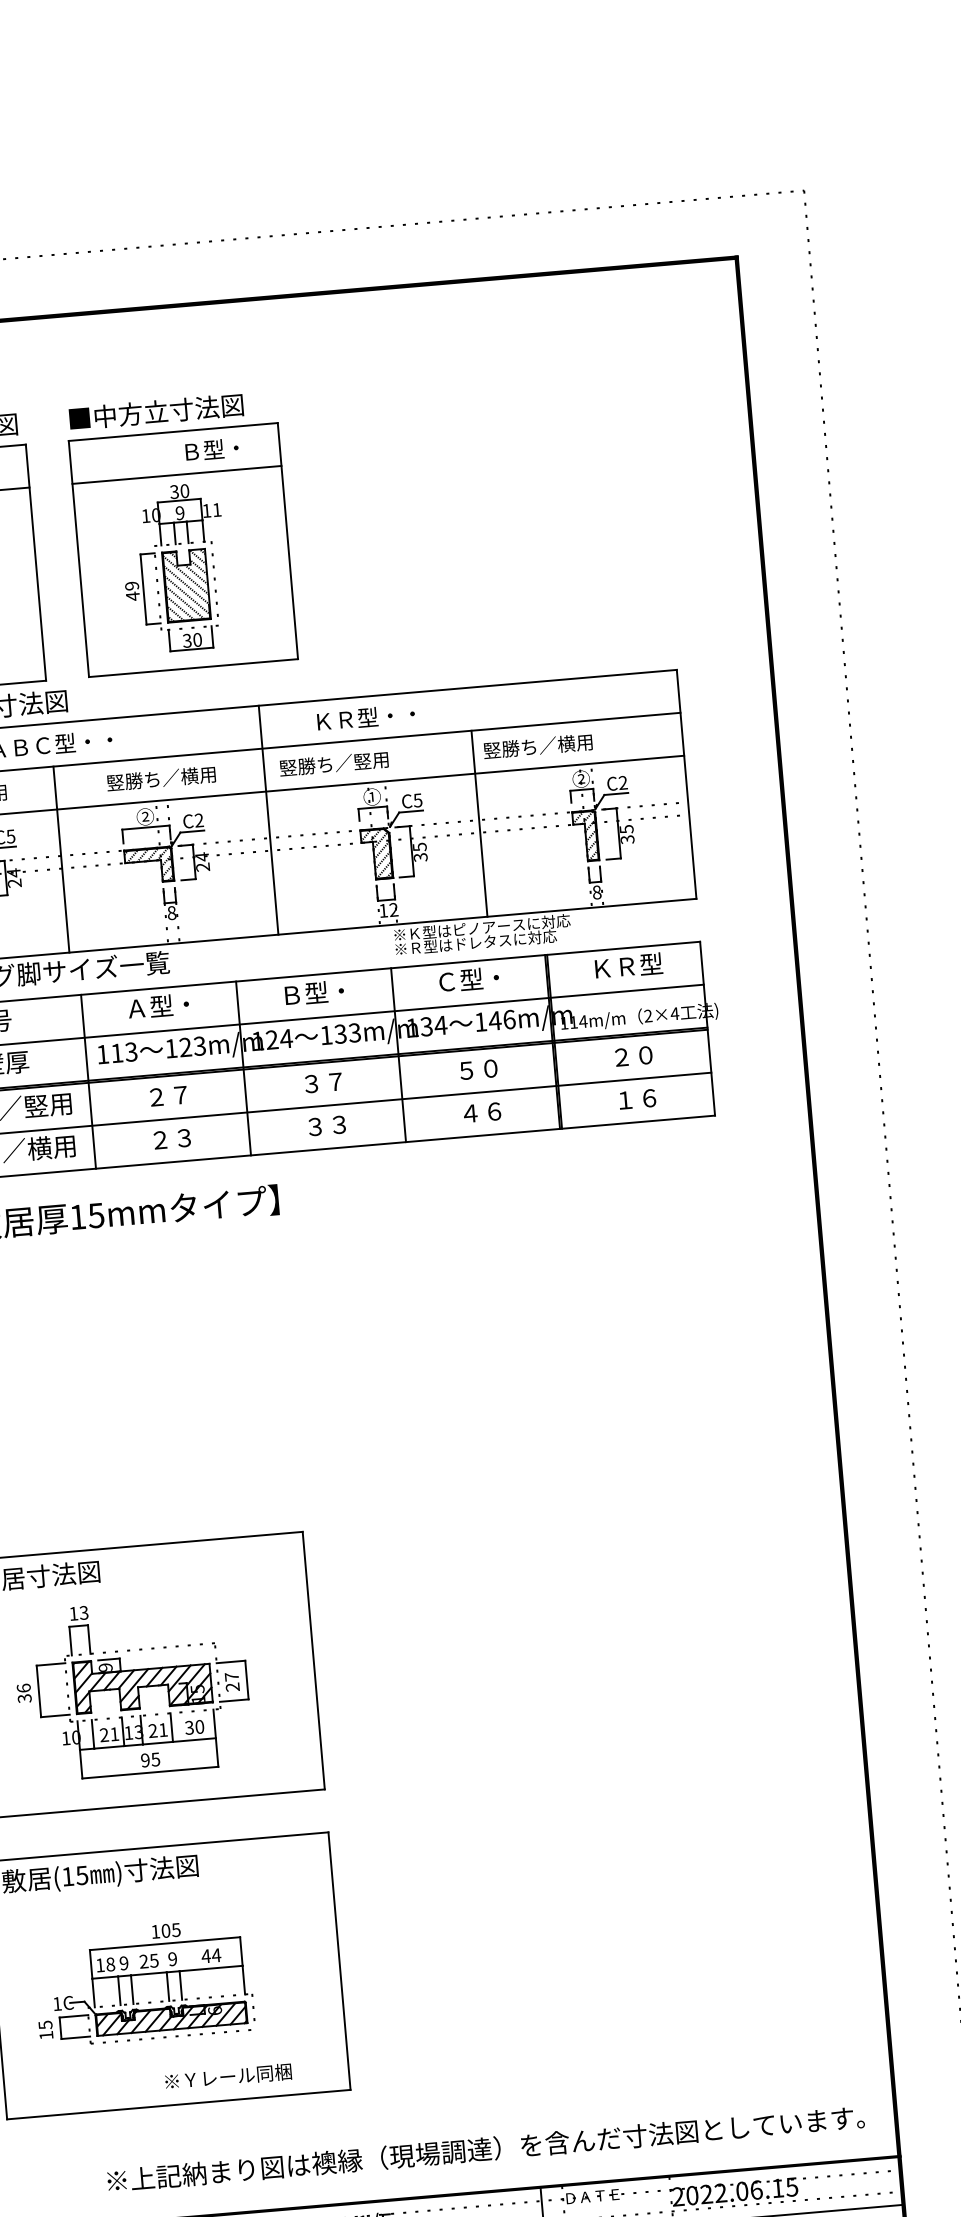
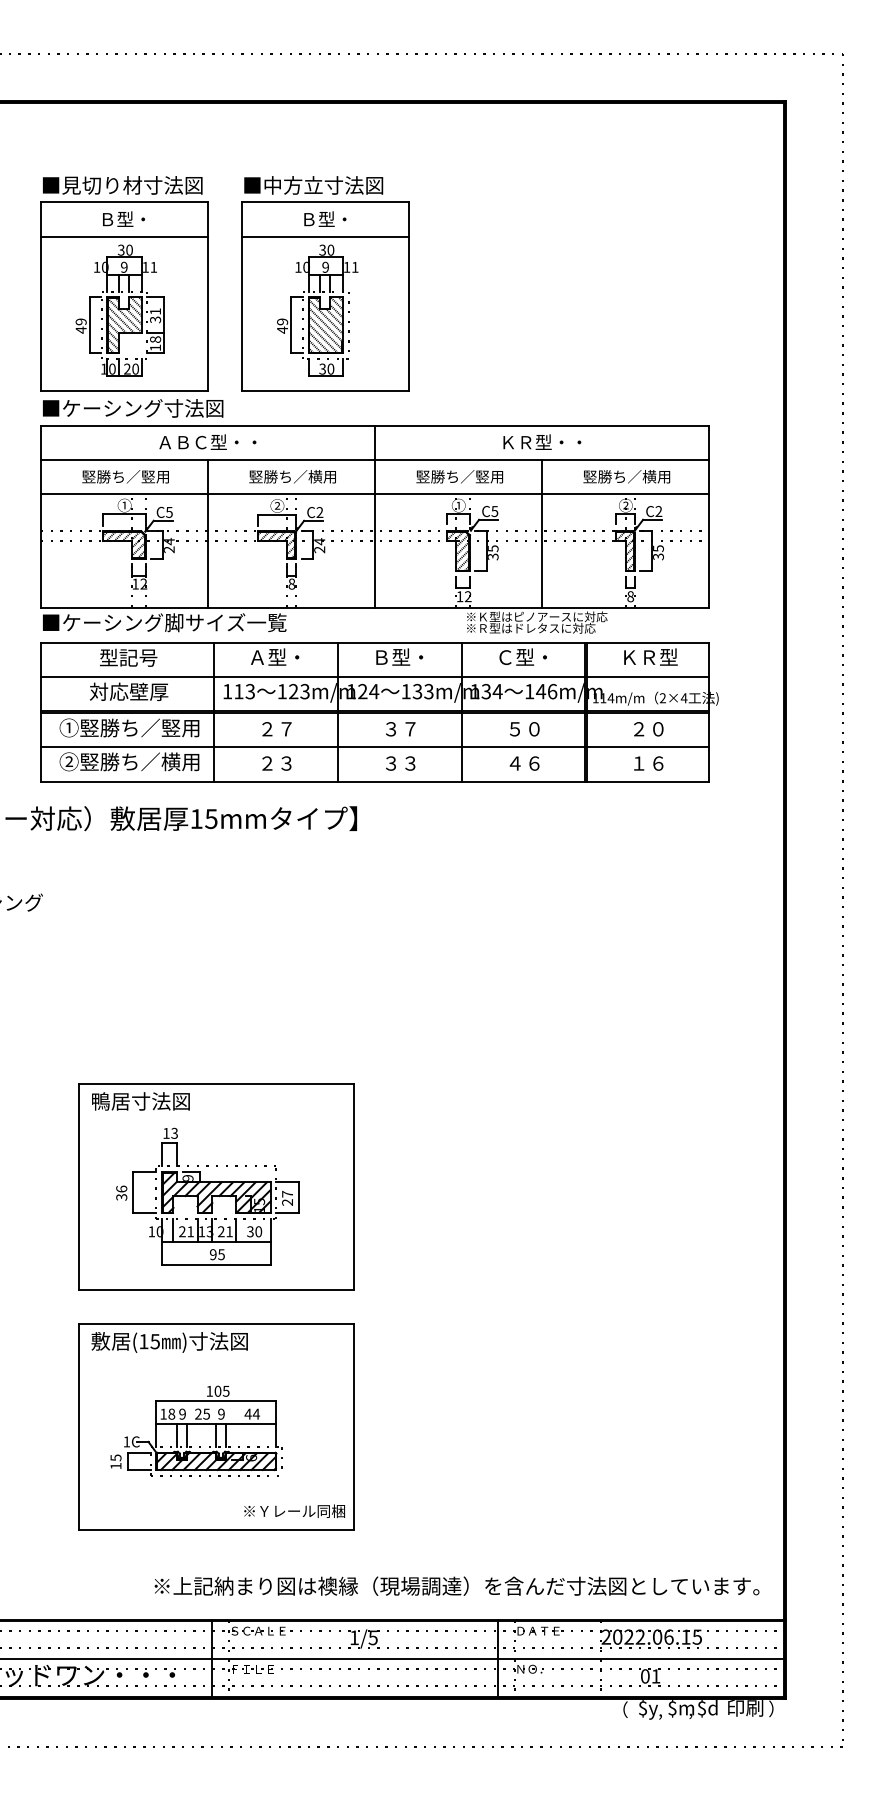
text: (212, 448) -> (325, 218), moved
text: (366, 716) -> (542, 441), moved
text: (537, 746) -> (626, 476), moved
text: (333, 763) -> (459, 476), moved
text: (228, 2075) -> (294, 1510), moved

